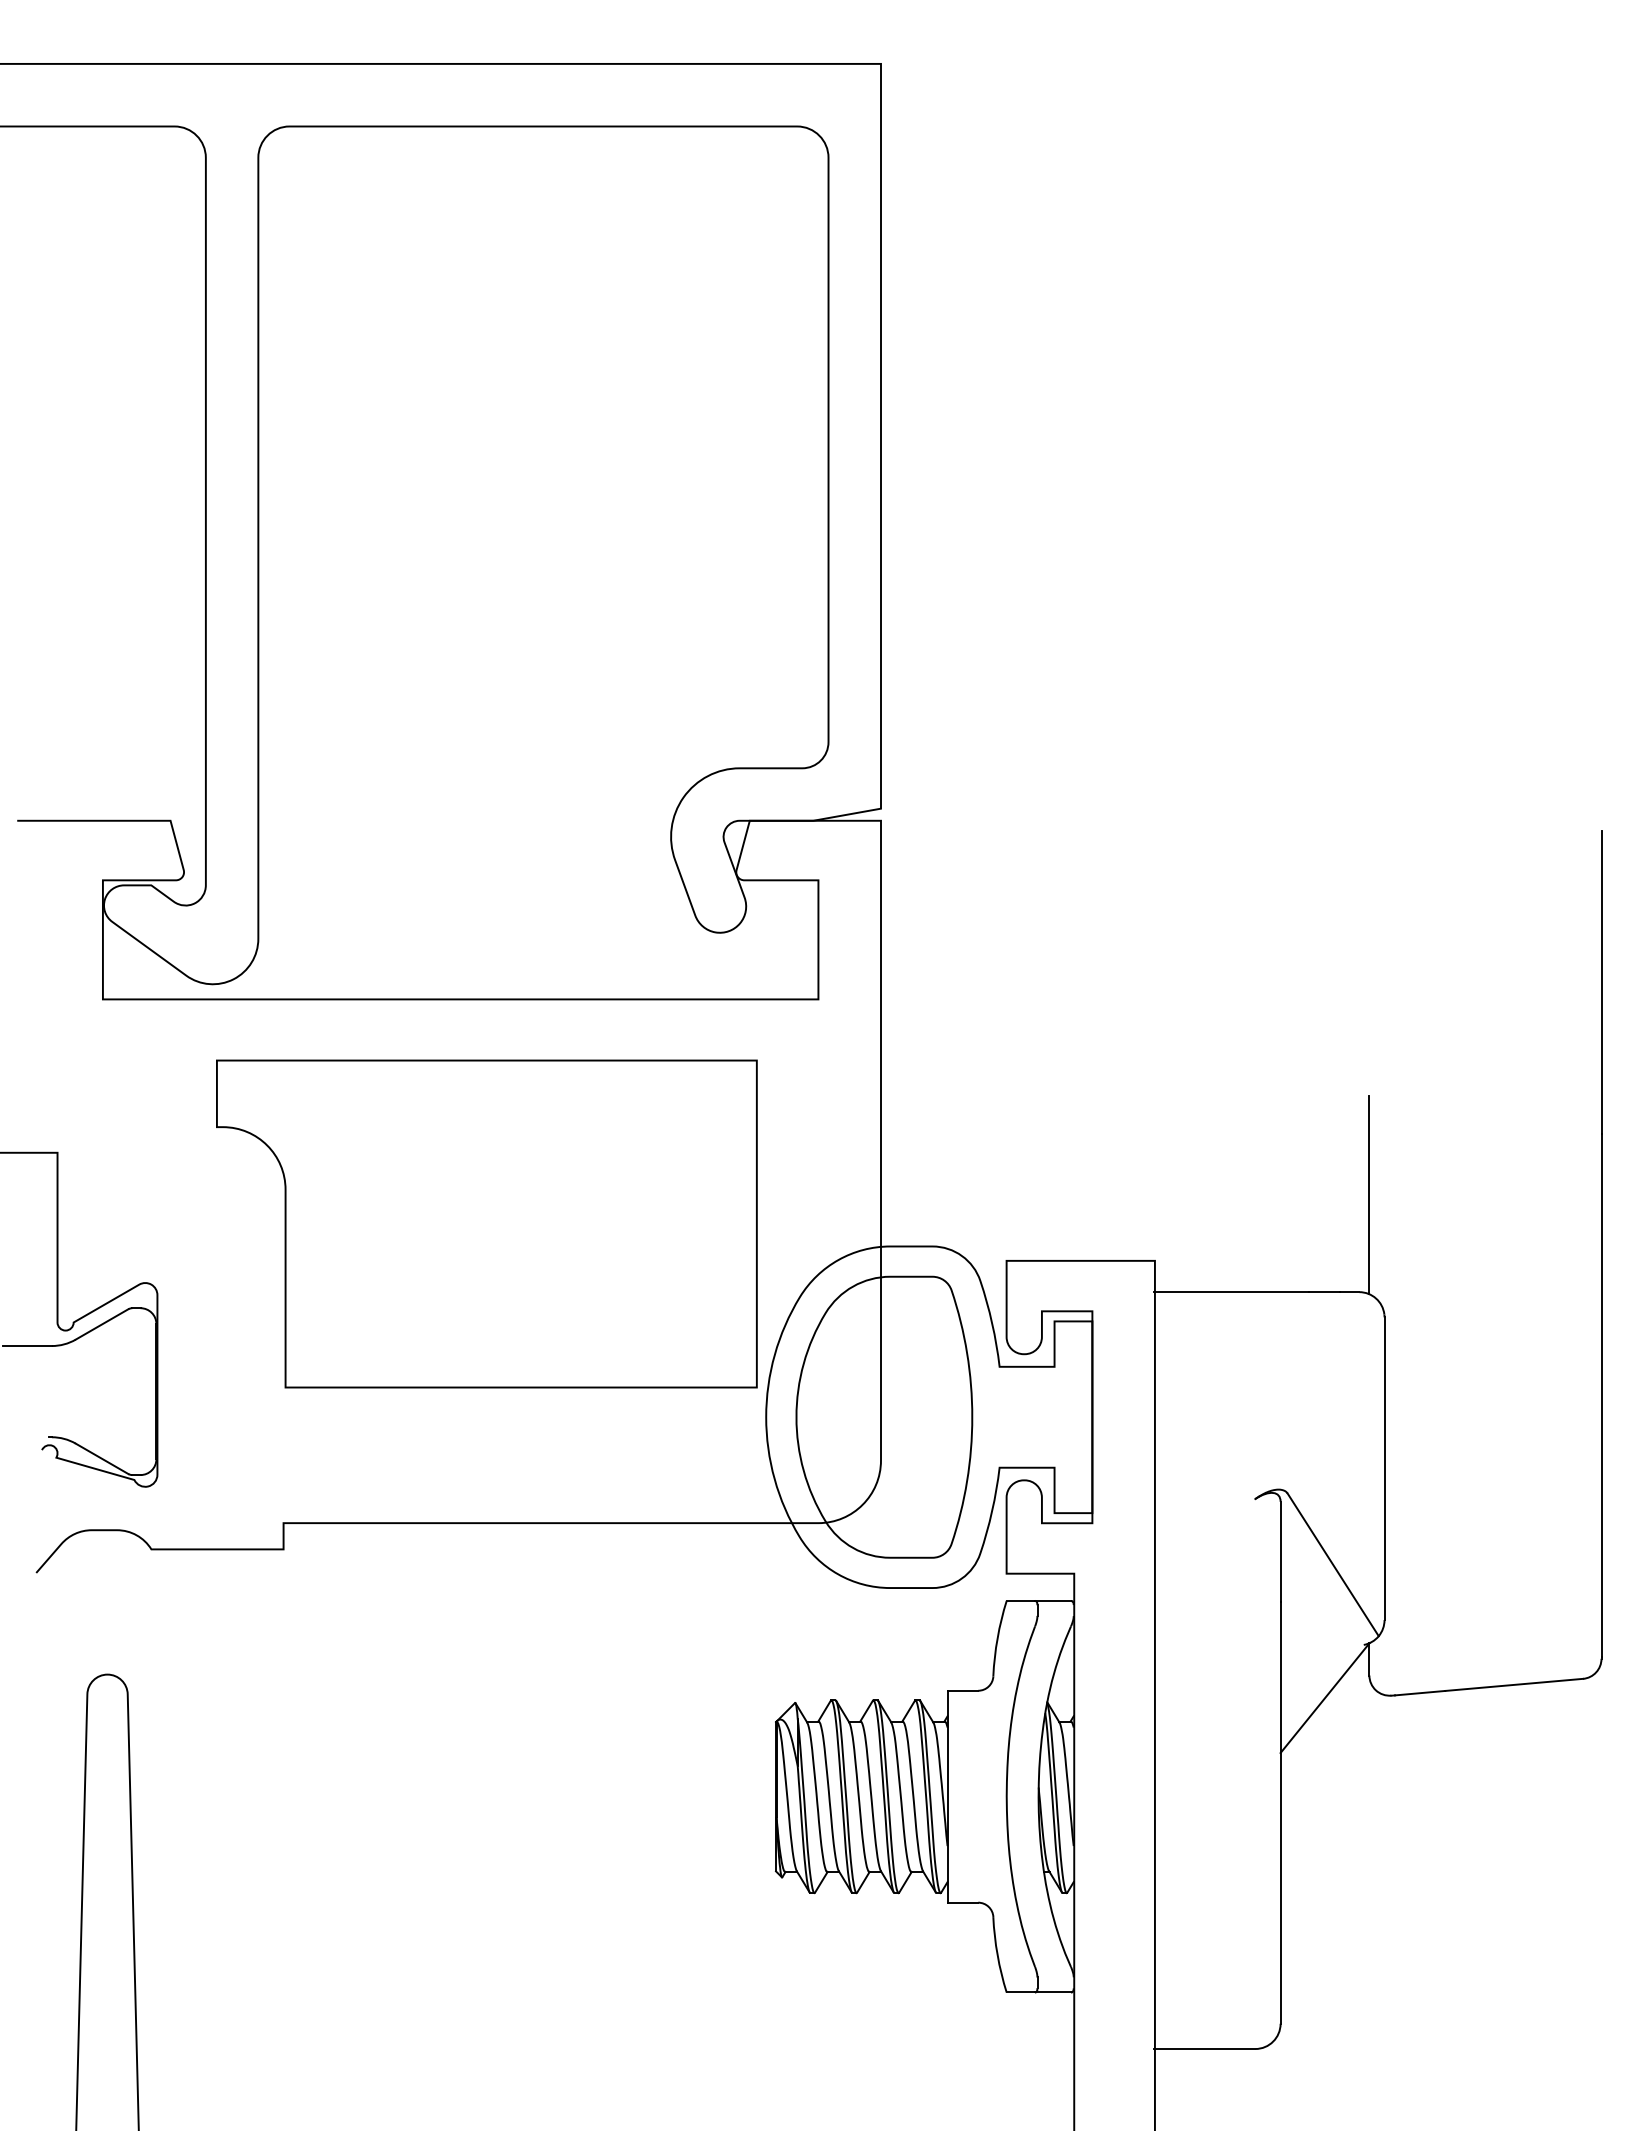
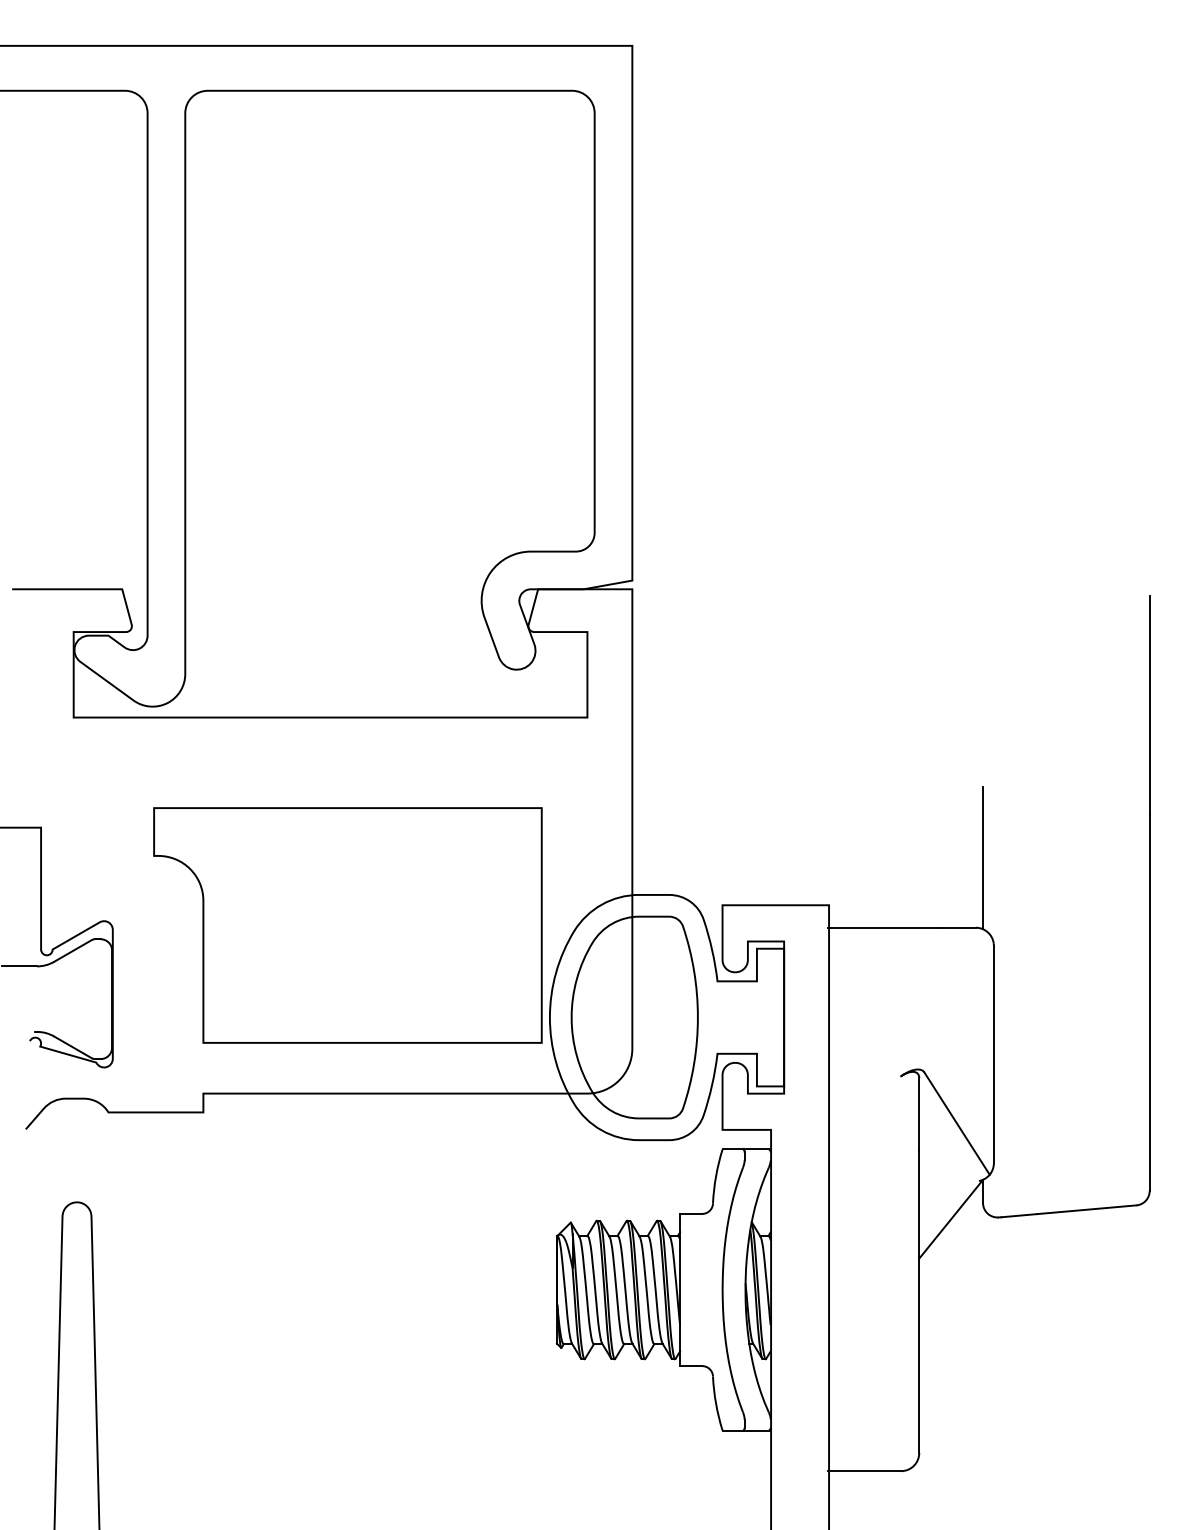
part: (486, 1223) -> (347, 925), moved

